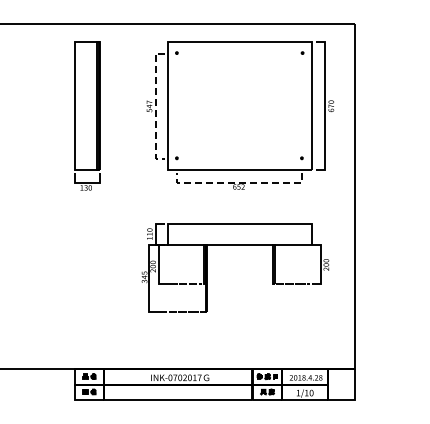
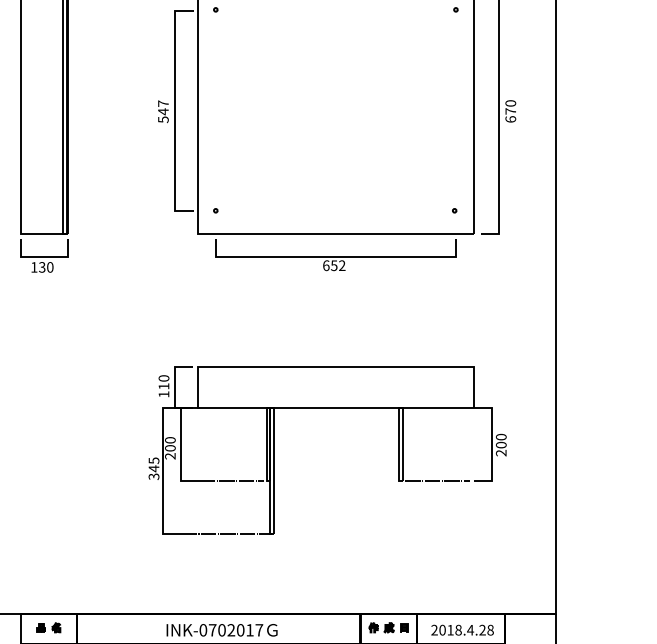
line: (155, 106) -> (174, 111), dashed -> solid
line: (239, 182) -> (335, 257), dashed -> solid
part: (235, 245) -> (327, 407), moved

